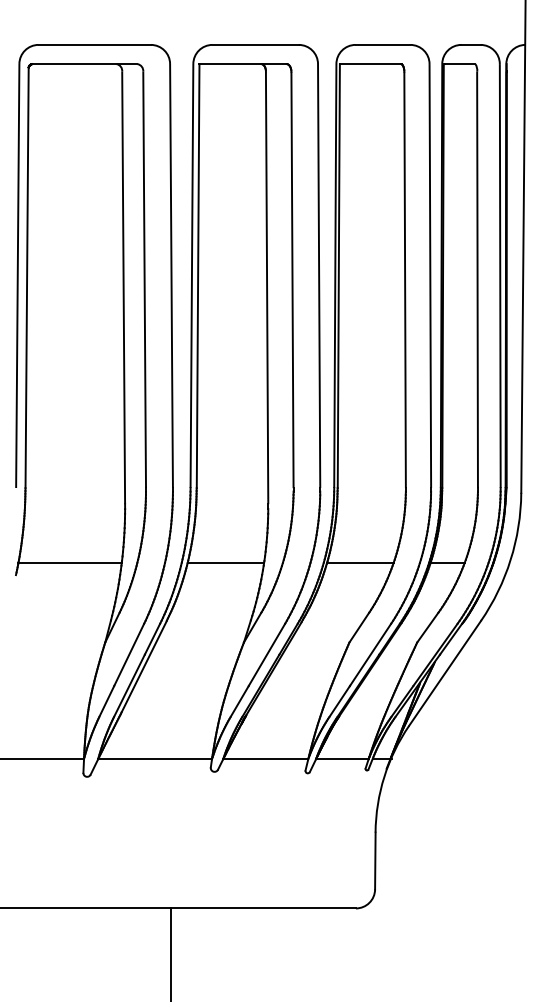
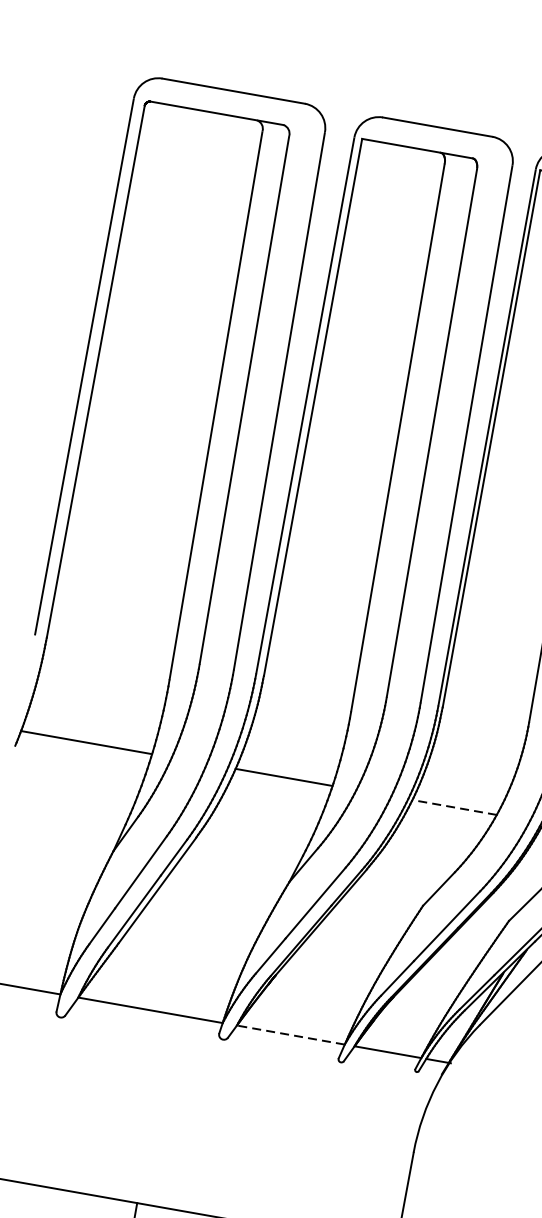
line: (359, 563) -> (453, 807), solid -> dashed
line: (265, 759) -> (290, 1035), solid -> dashed

